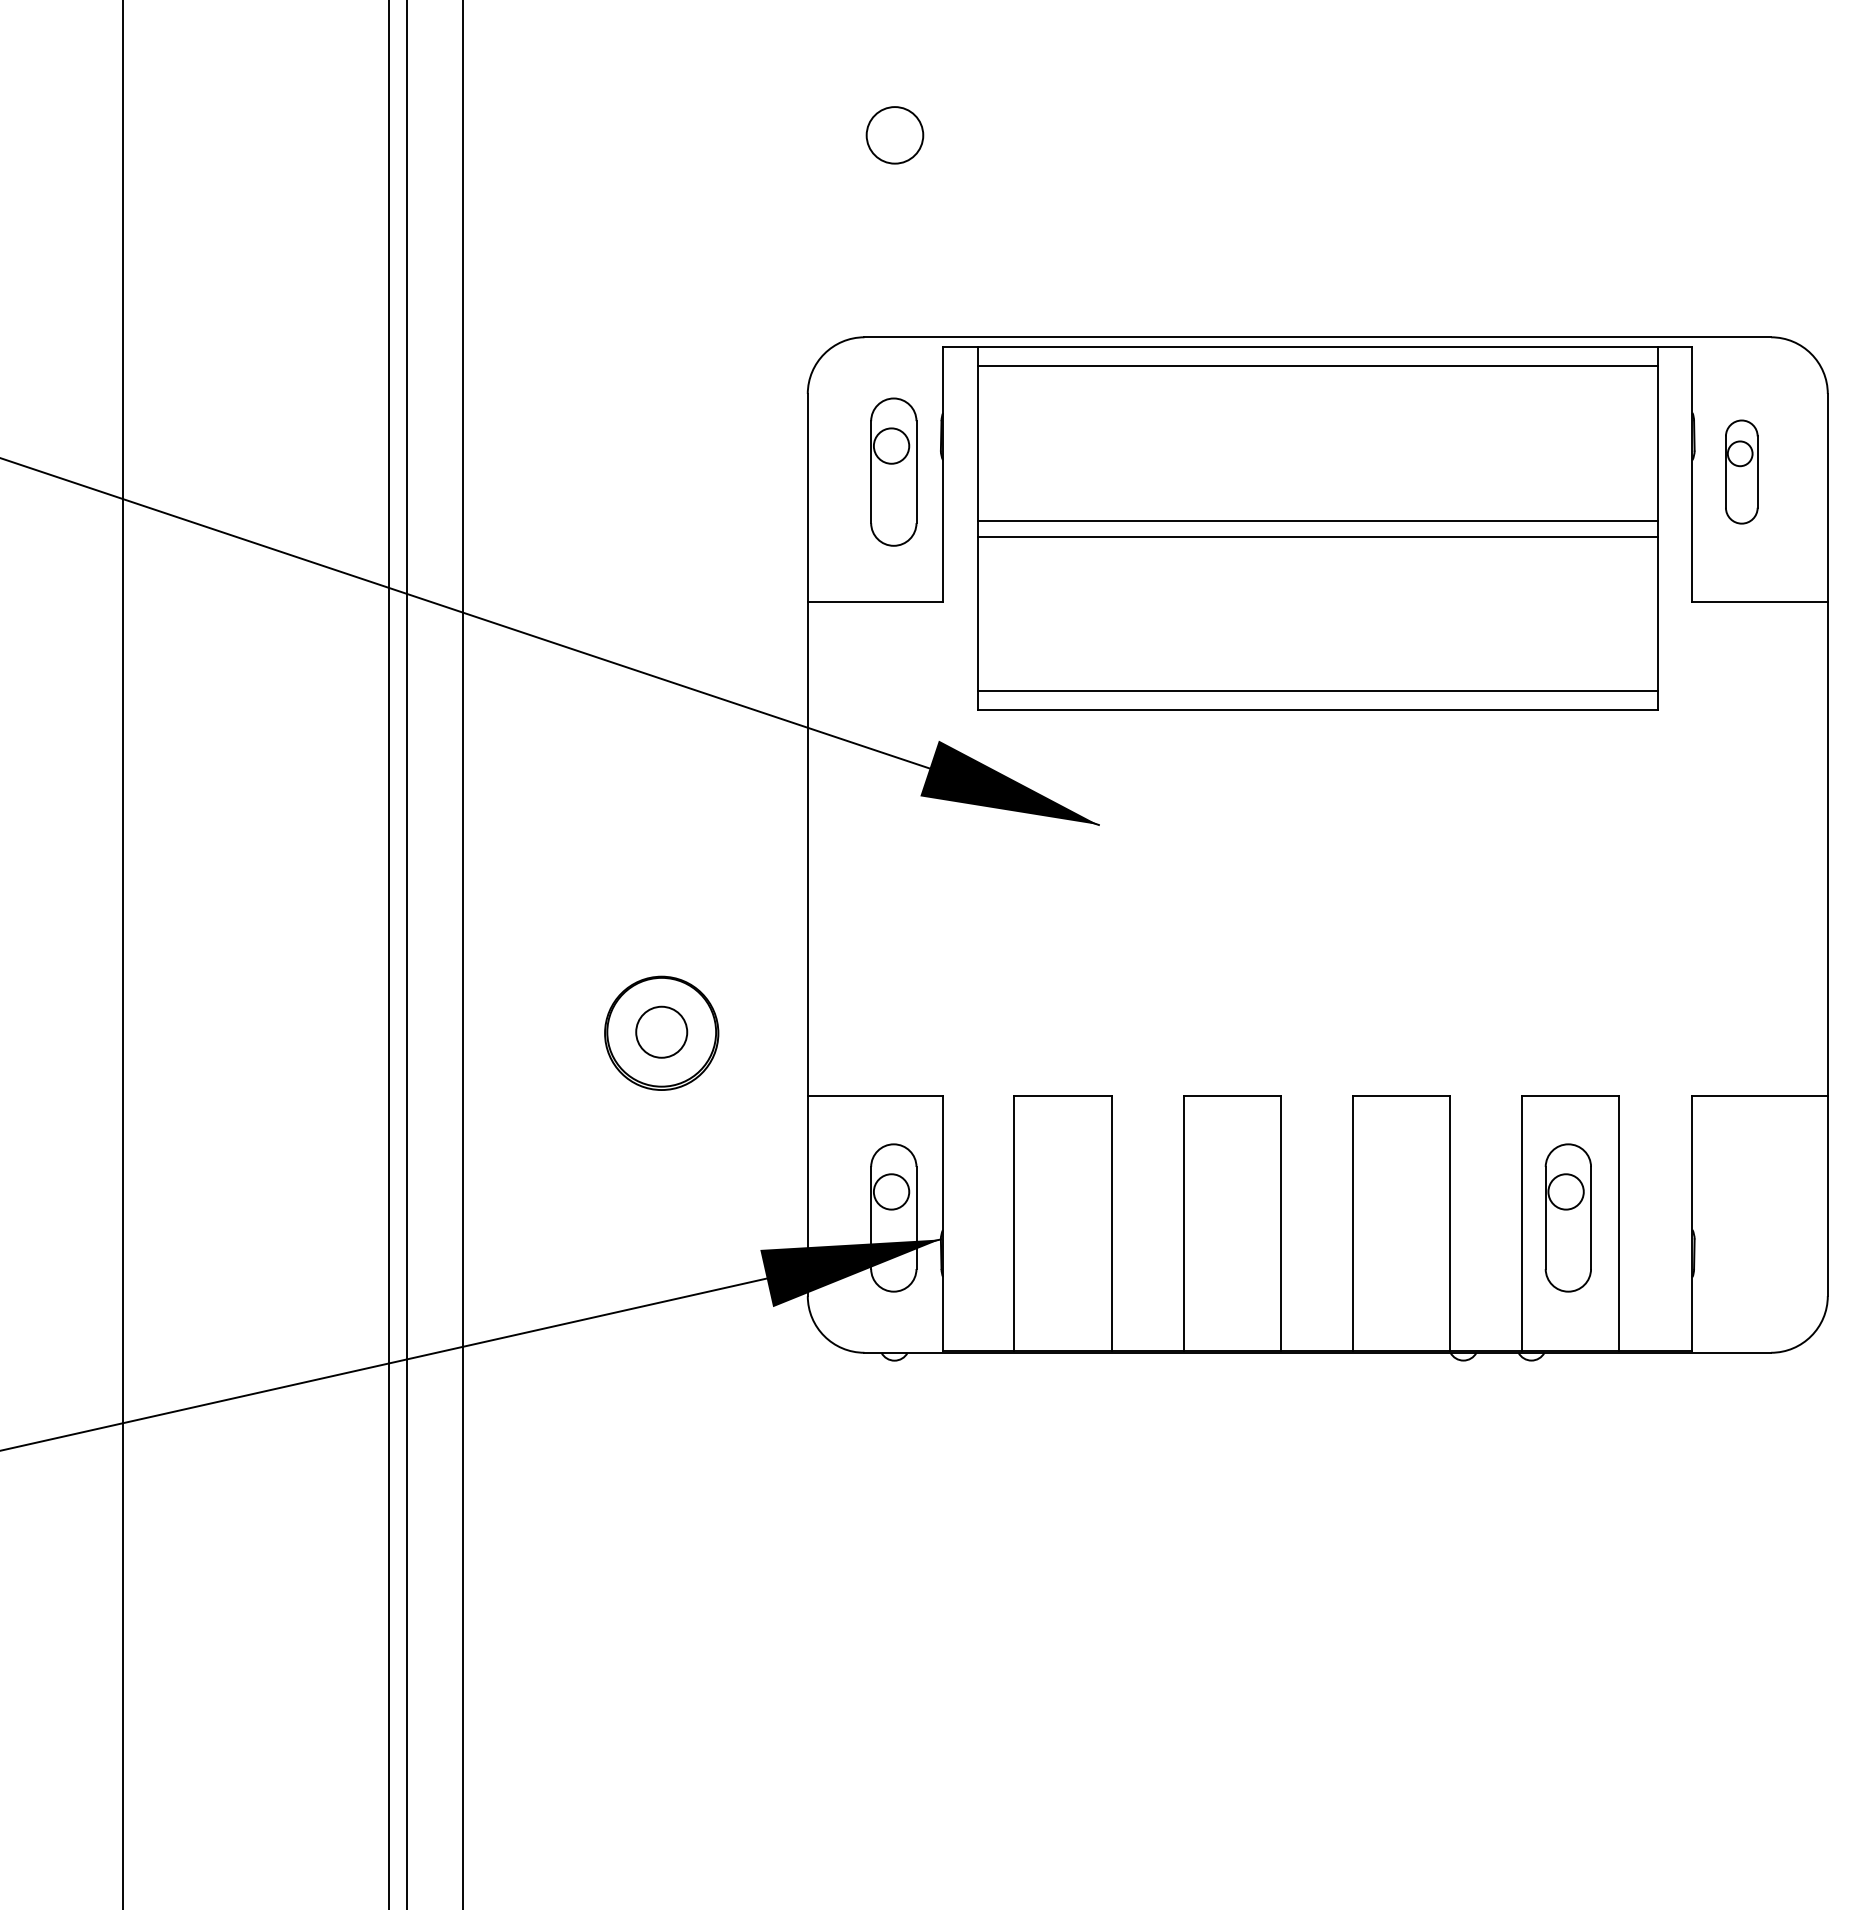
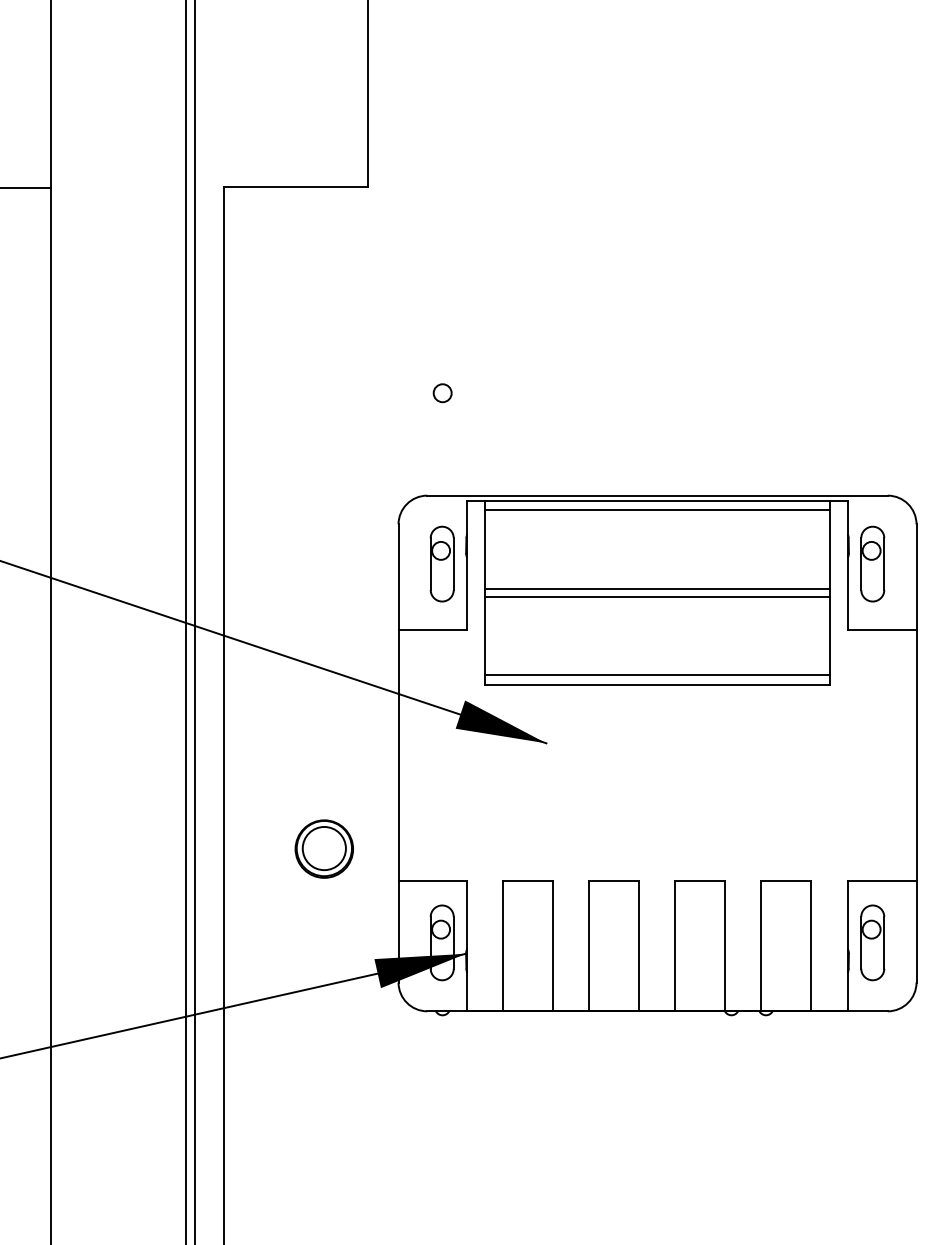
circle: (894, 136) -> (442, 393), size x0.62
part: (1741, 470) -> (872, 563), size x1.43
circle: (660, 1032) -> (323, 848), size x1.67
part: (1567, 1217) -> (872, 942), moved

